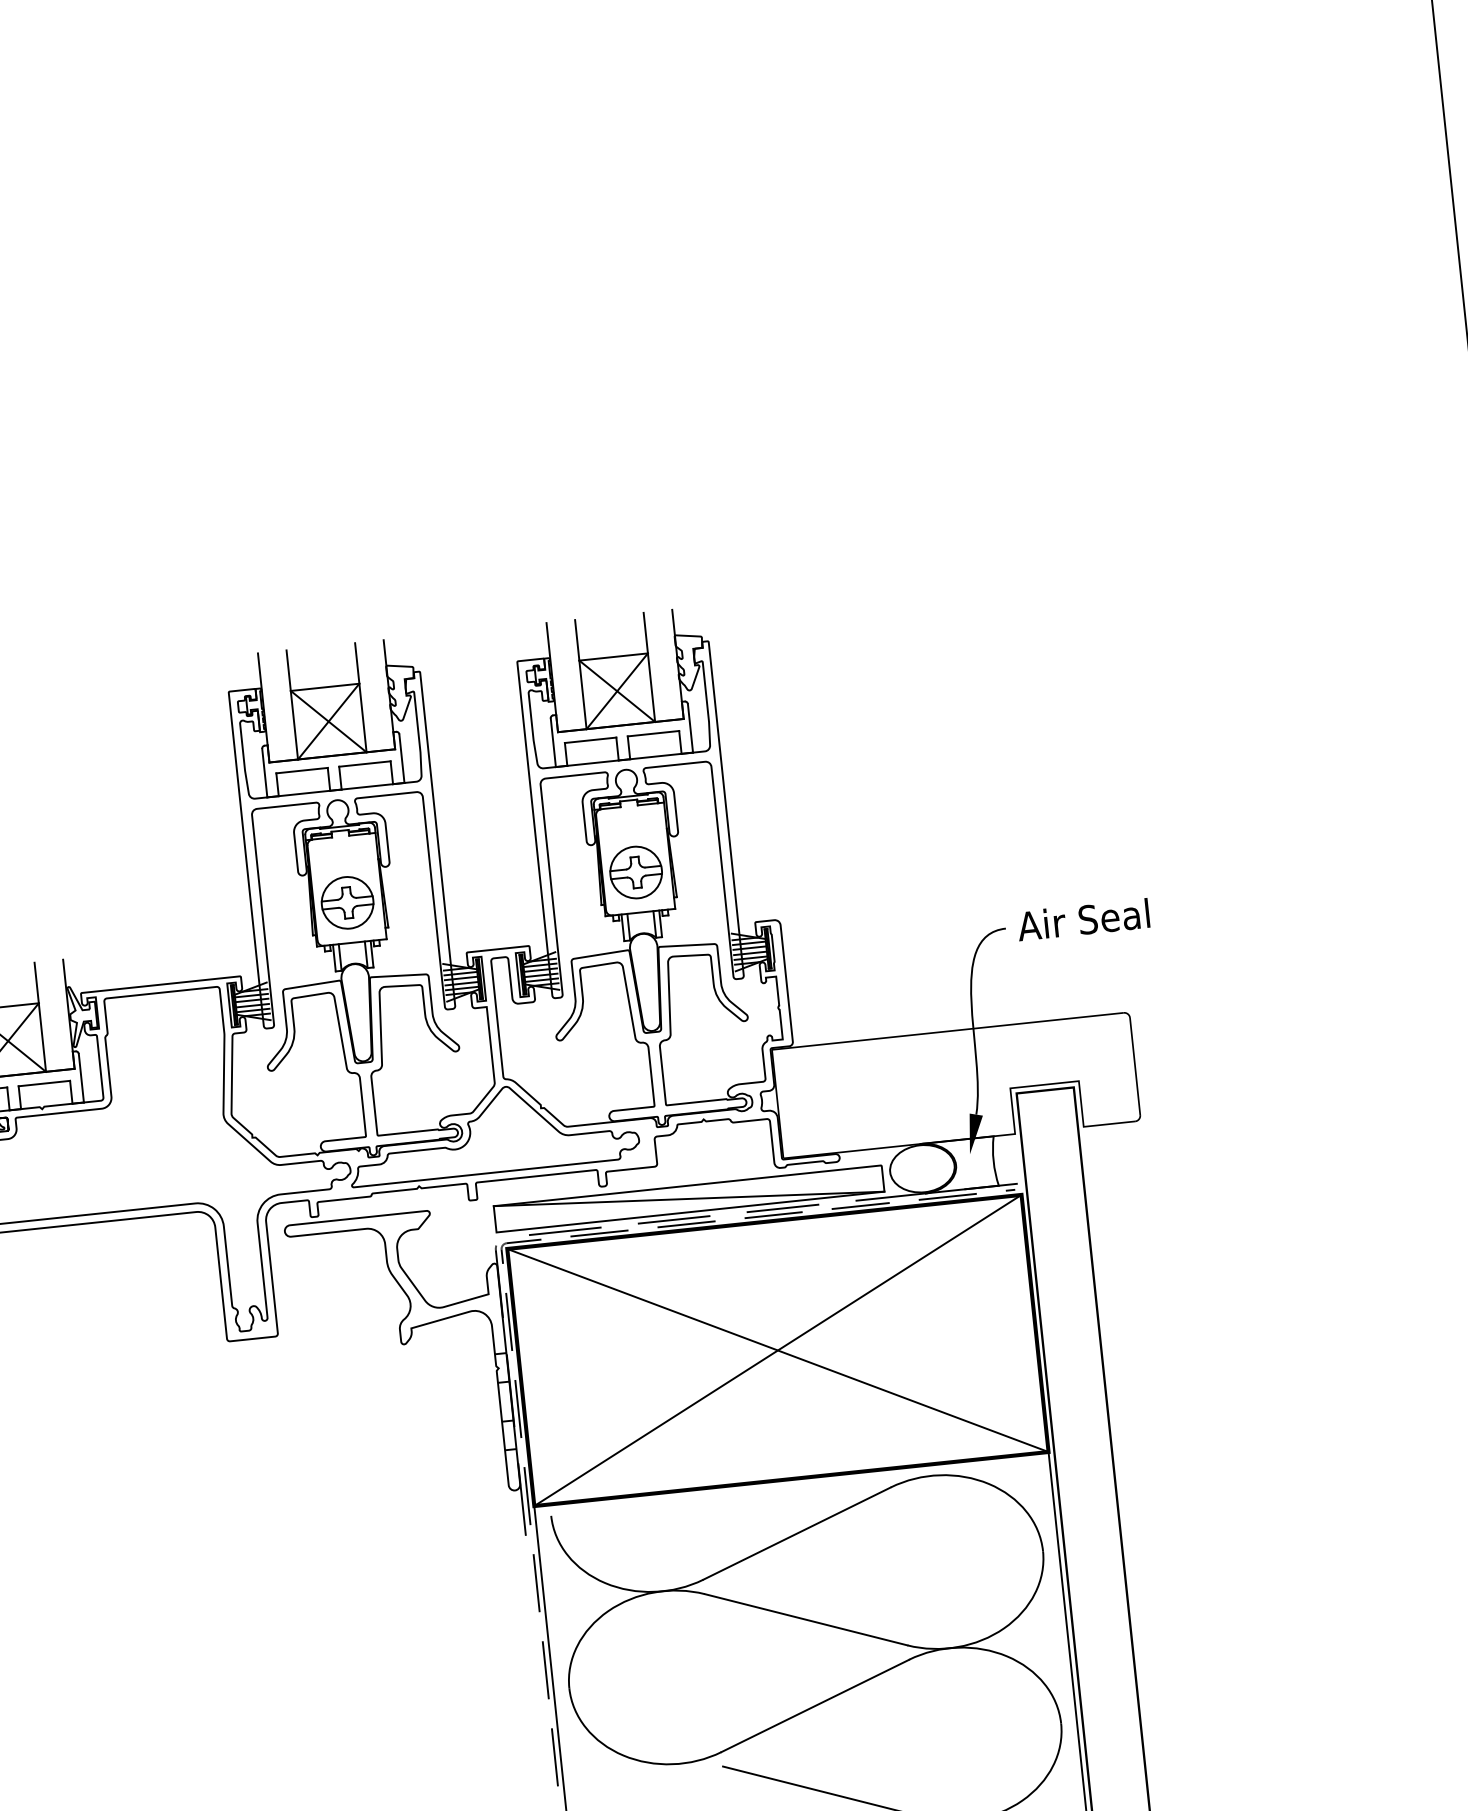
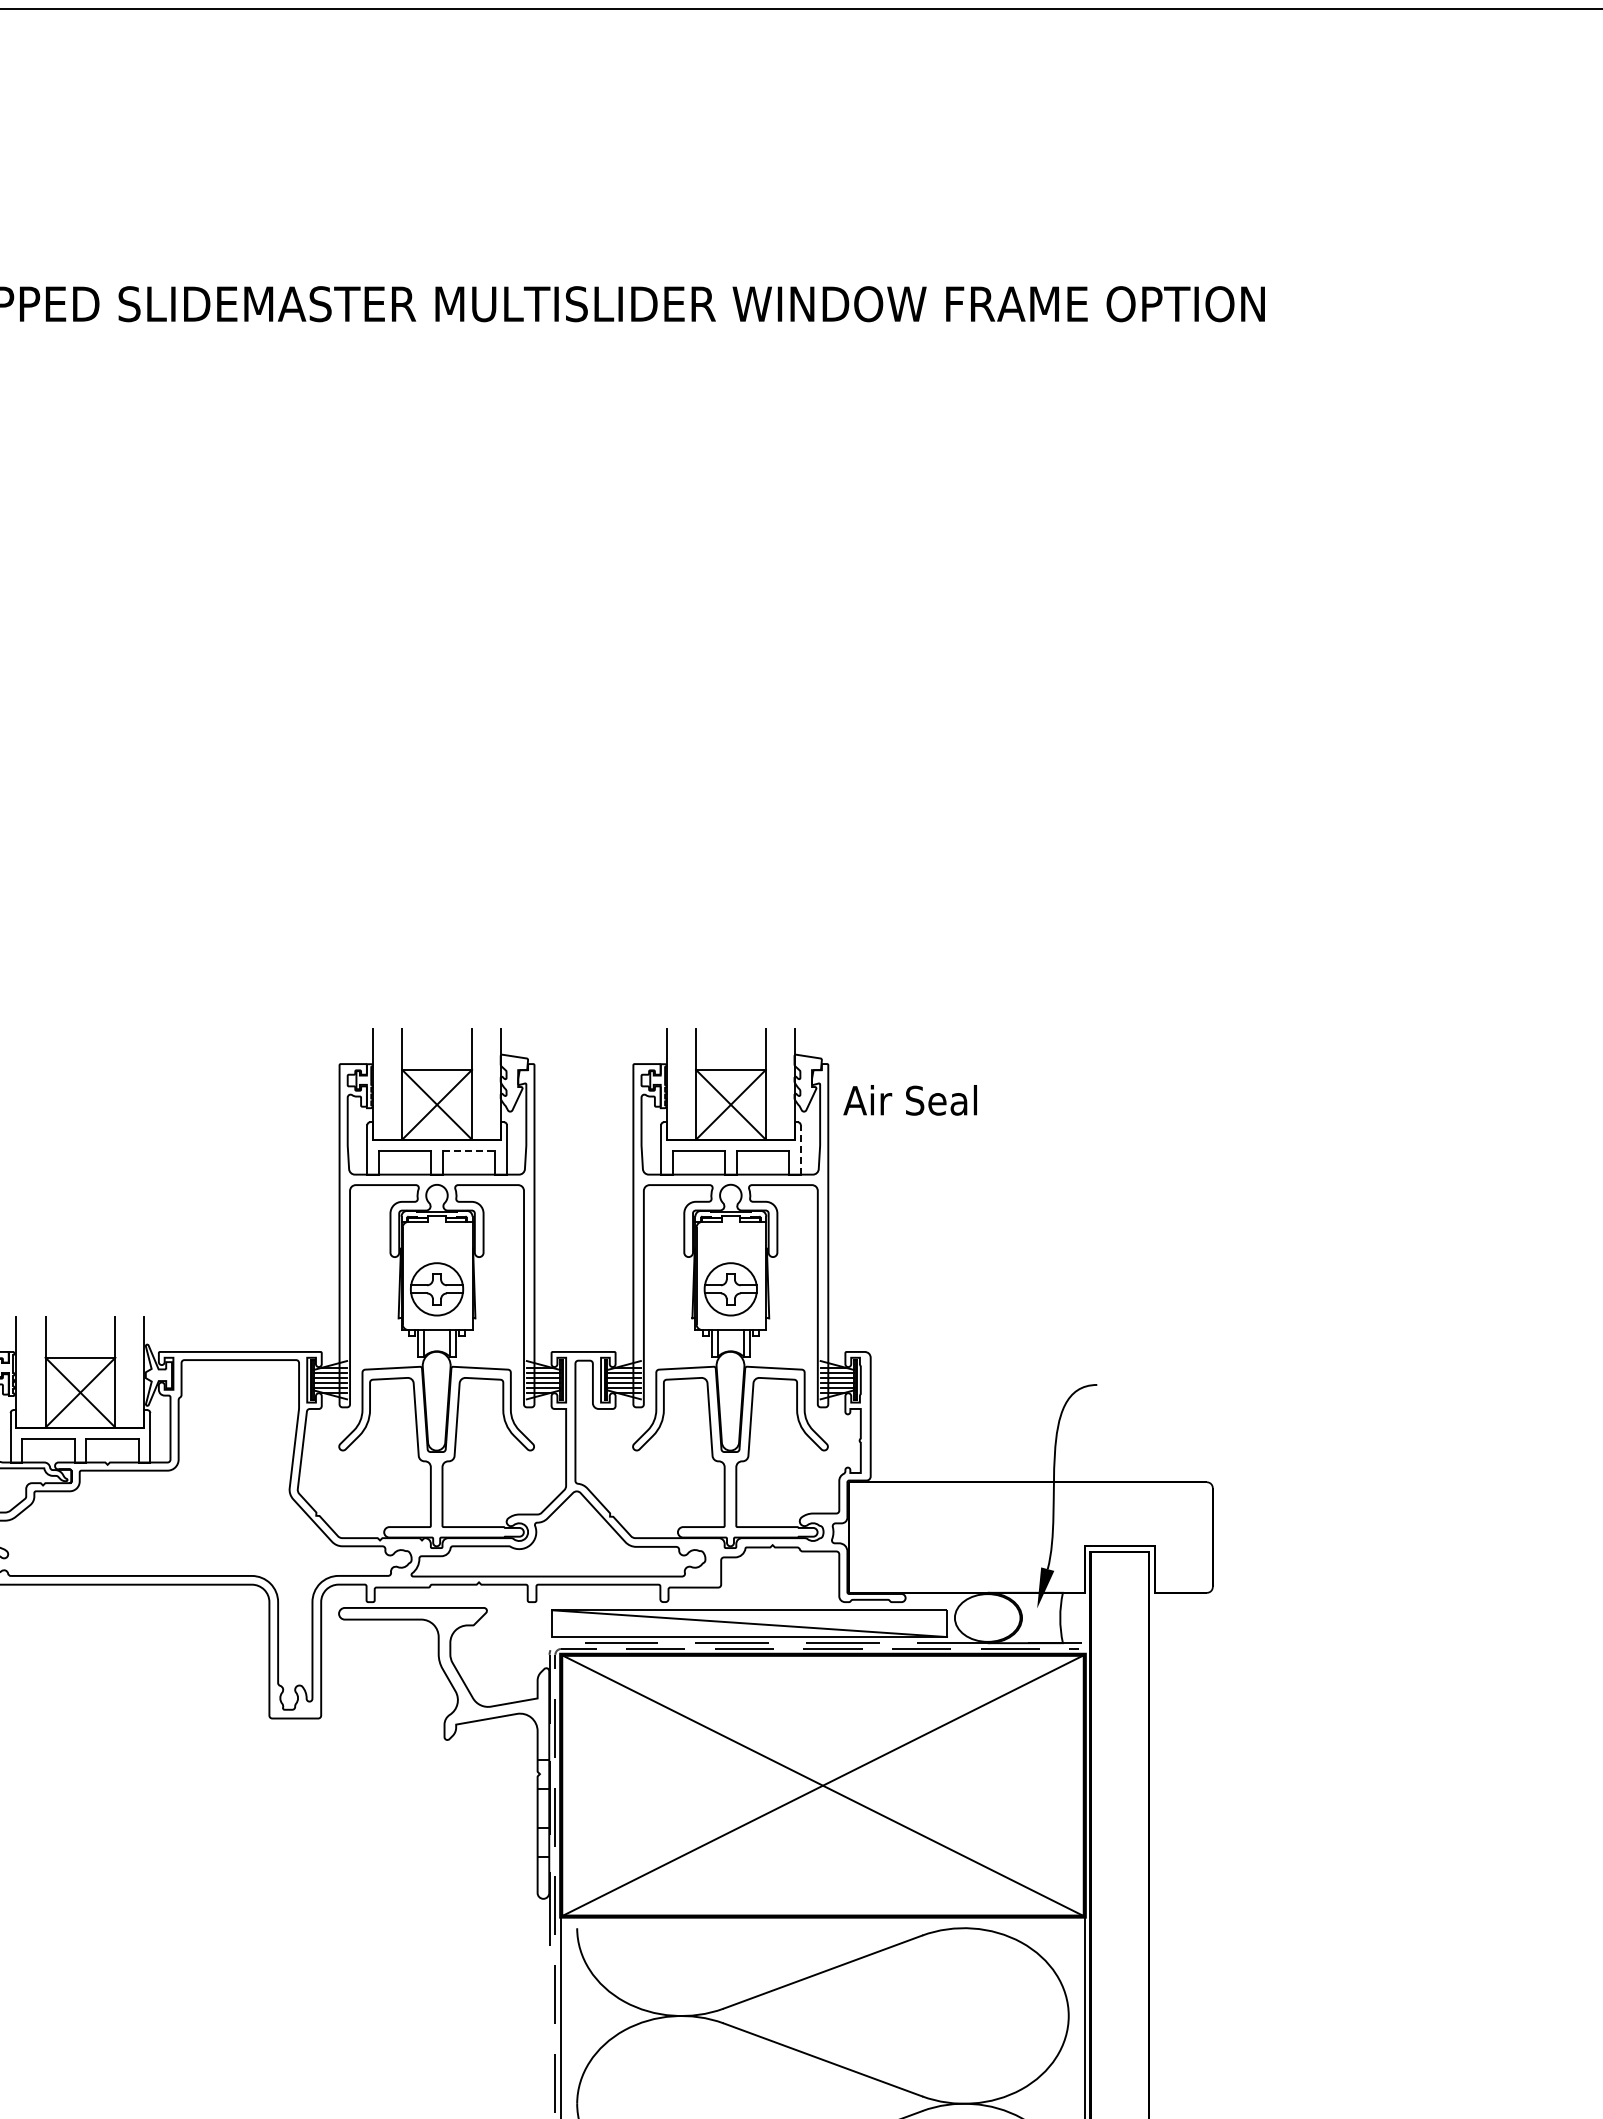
line: (690, 728) -> (800, 1149), solid -> dashed
line: (365, 764) -> (469, 1151), solid -> dashed
text: (1082, 920) -> (909, 1100), moved

